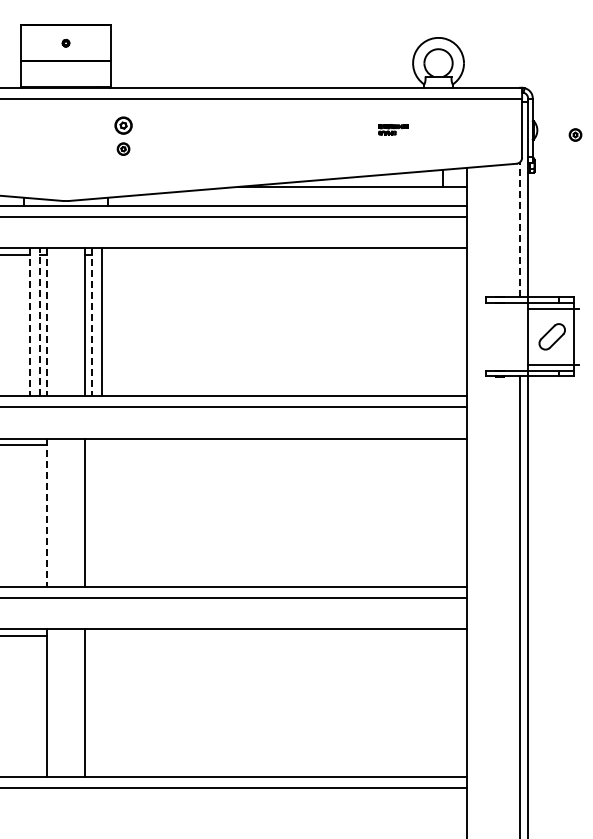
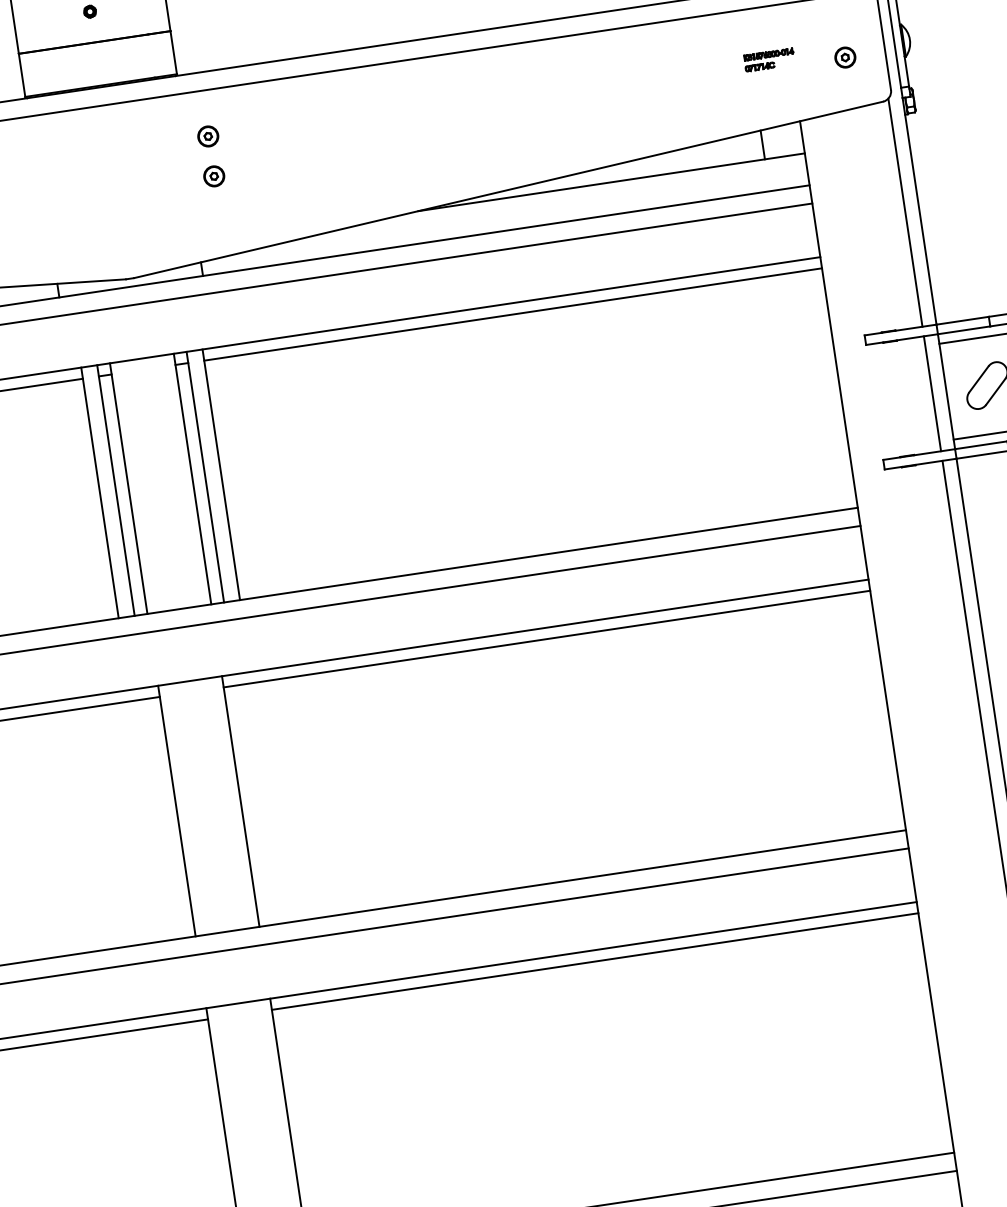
part: (123, 125) -> (208, 136), size x0.71
part: (393, 129) -> (769, 59), moved
part: (575, 134) -> (845, 56), moved
line: (519, 229) -> (904, 212), dashed -> solid
line: (283, 254) -> (511, 314), added
line: (39, 321) -> (115, 489), dashed -> solid
line: (30, 322) -> (100, 493), dashed -> solid
line: (47, 322) -> (129, 489), dashed -> solid
line: (92, 322) -> (205, 477), dashed -> solid
line: (519, 336) -> (931, 393), added
line: (275, 445) -> (546, 639), added
line: (47, 513) -> (177, 812), dashed -> solid
line: (275, 635) -> (594, 961), added

